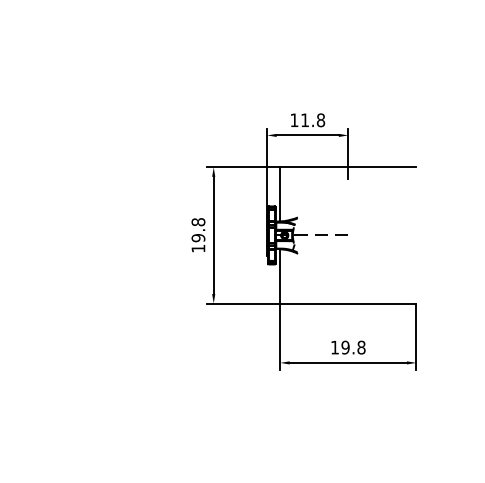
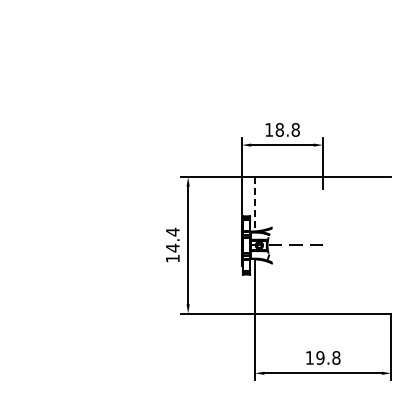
text: (305, 120) -> (280, 130), 11.8 -> 18.8
line: (280, 194) -> (255, 204), solid -> dashed
text: (198, 229) -> (172, 239), 19.8 -> 14.4

